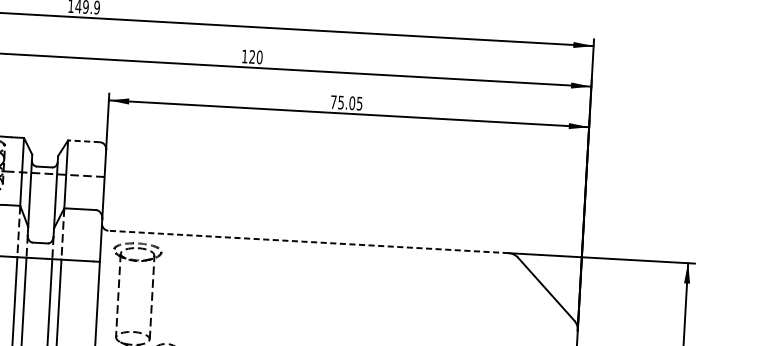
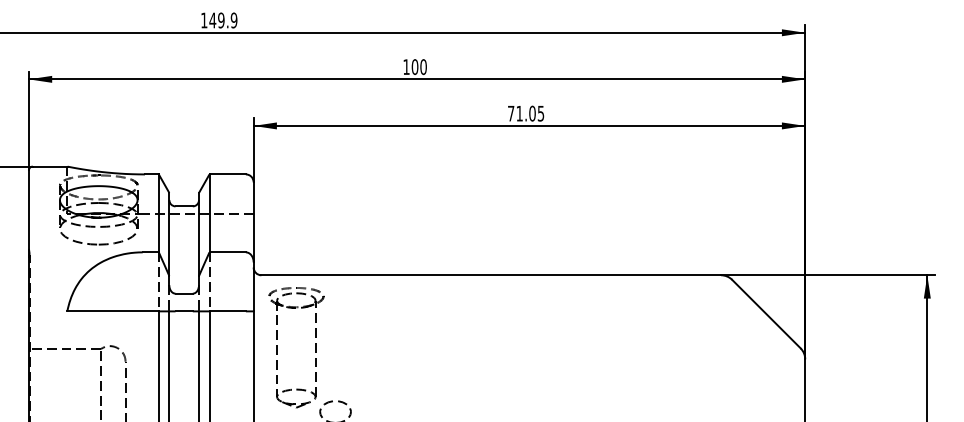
text: (251, 56) -> (414, 66), 120 -> 100
text: (340, 102) -> (519, 113), 75.05 -> 71.05
line: (83, 141) -> (227, 174), dashed -> solid
line: (308, 242) -> (491, 275), dashed -> solid

